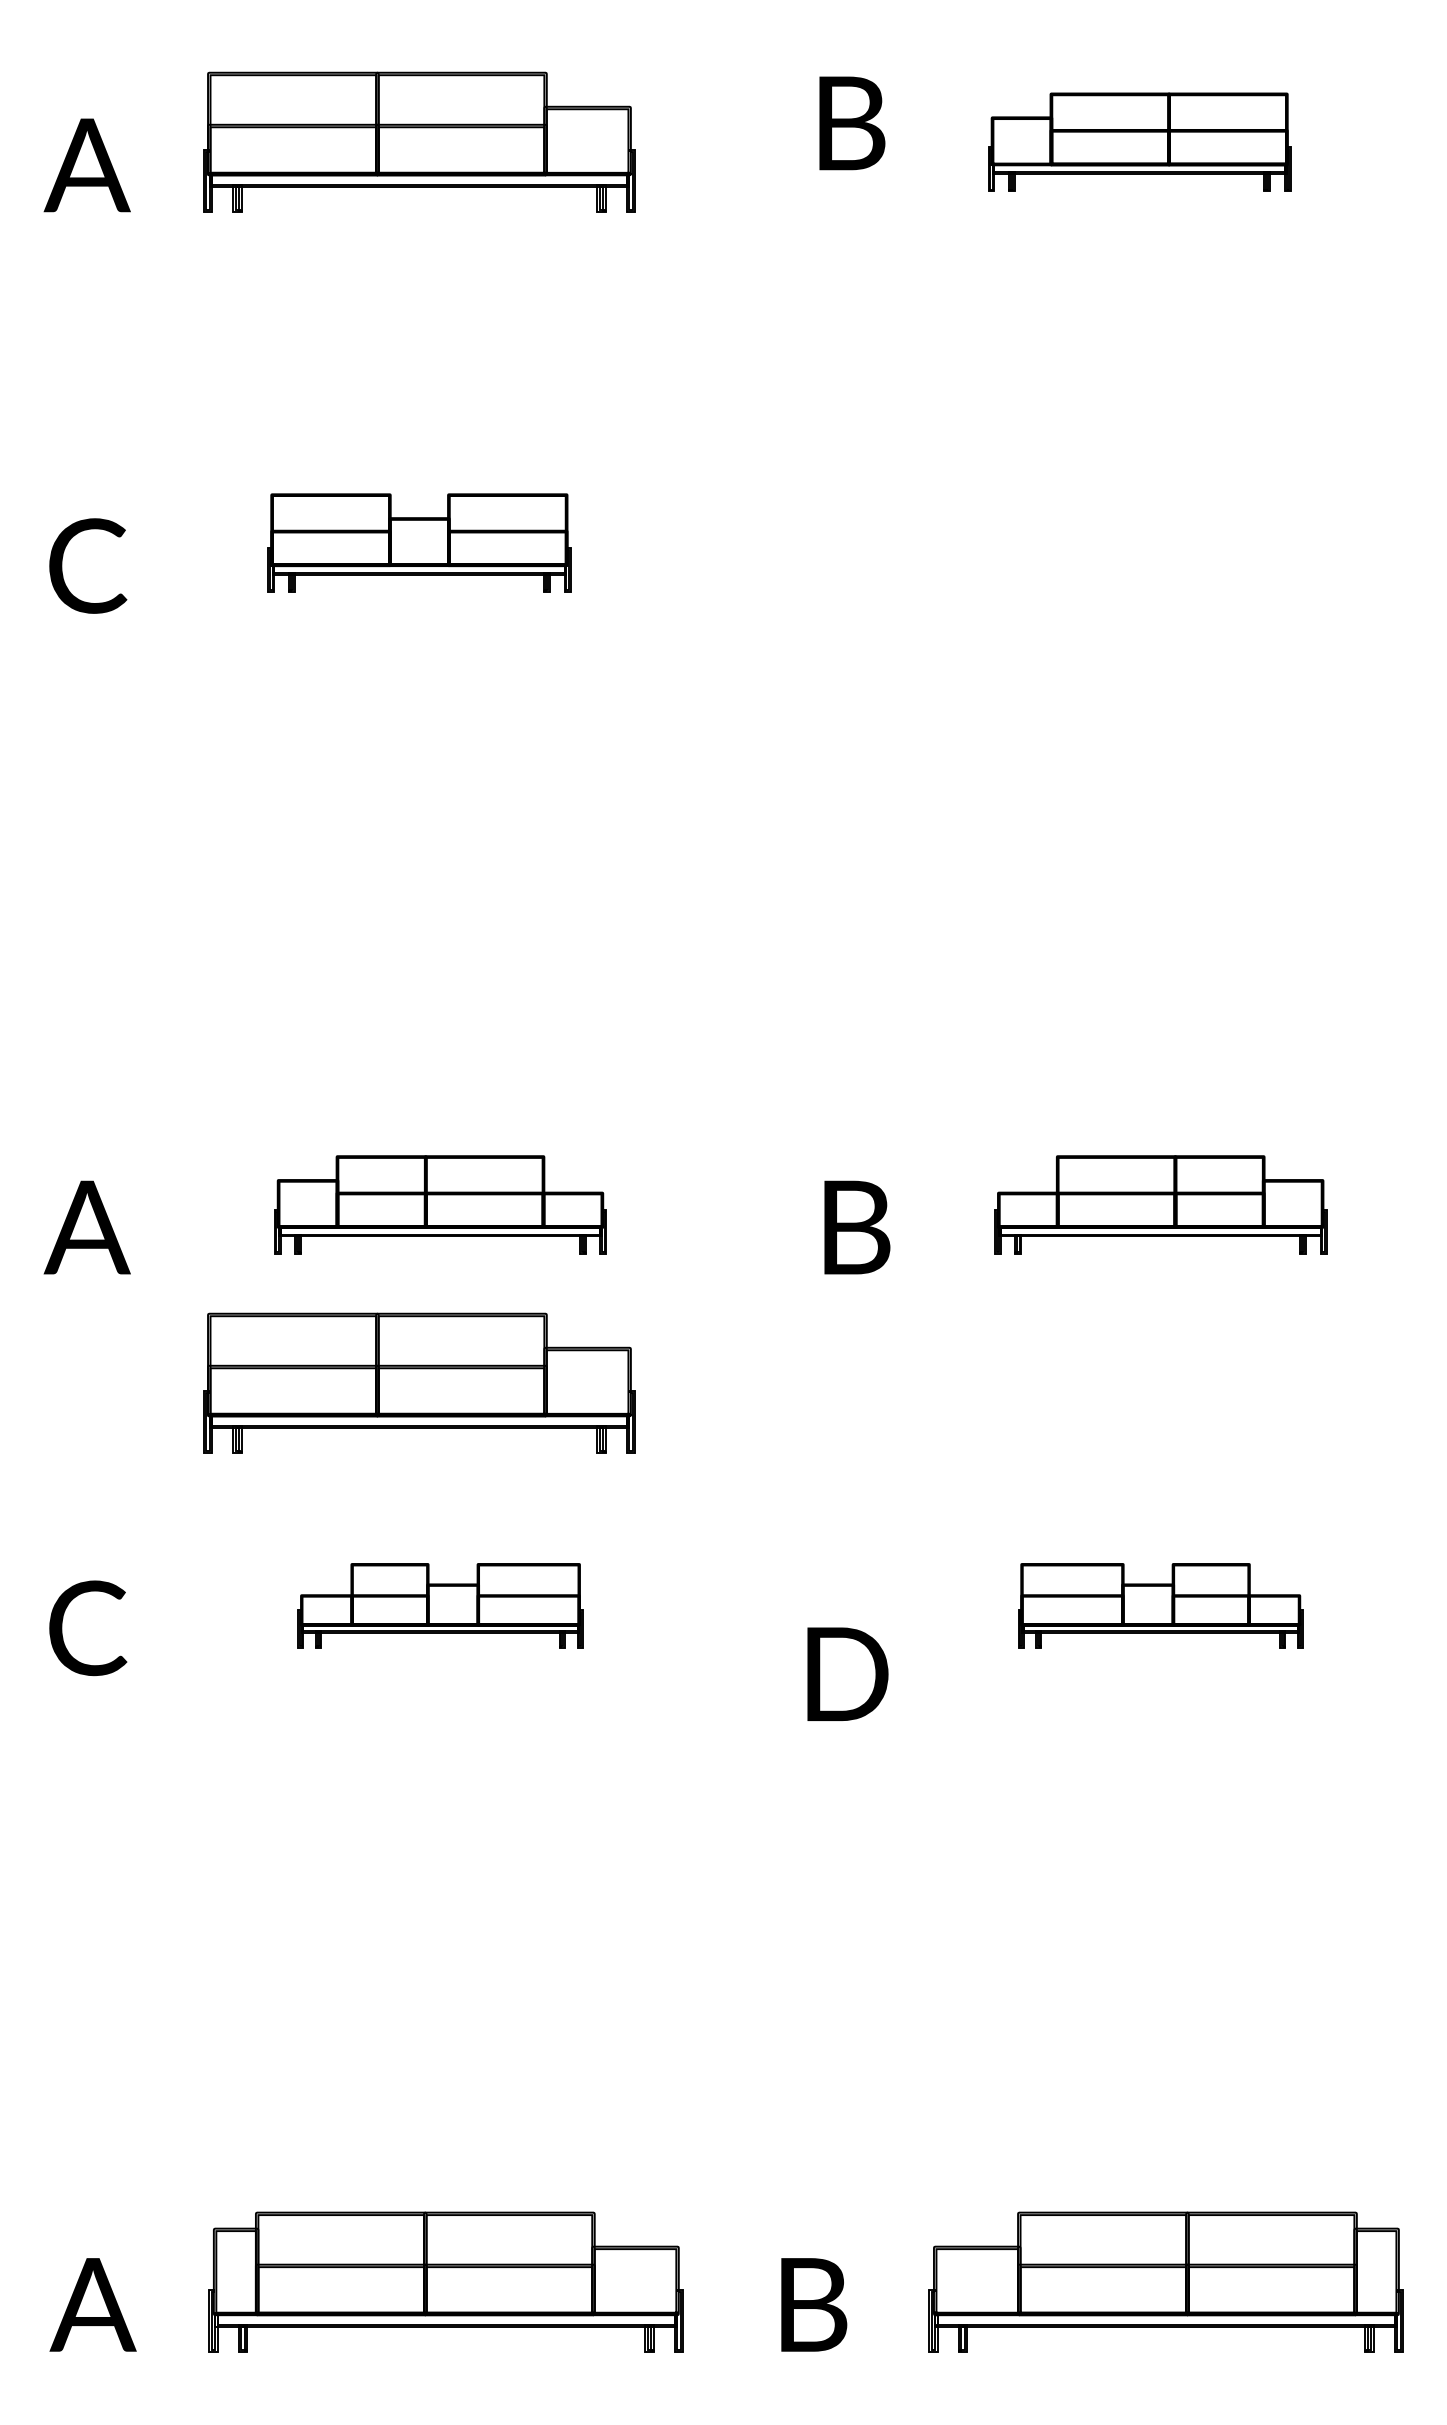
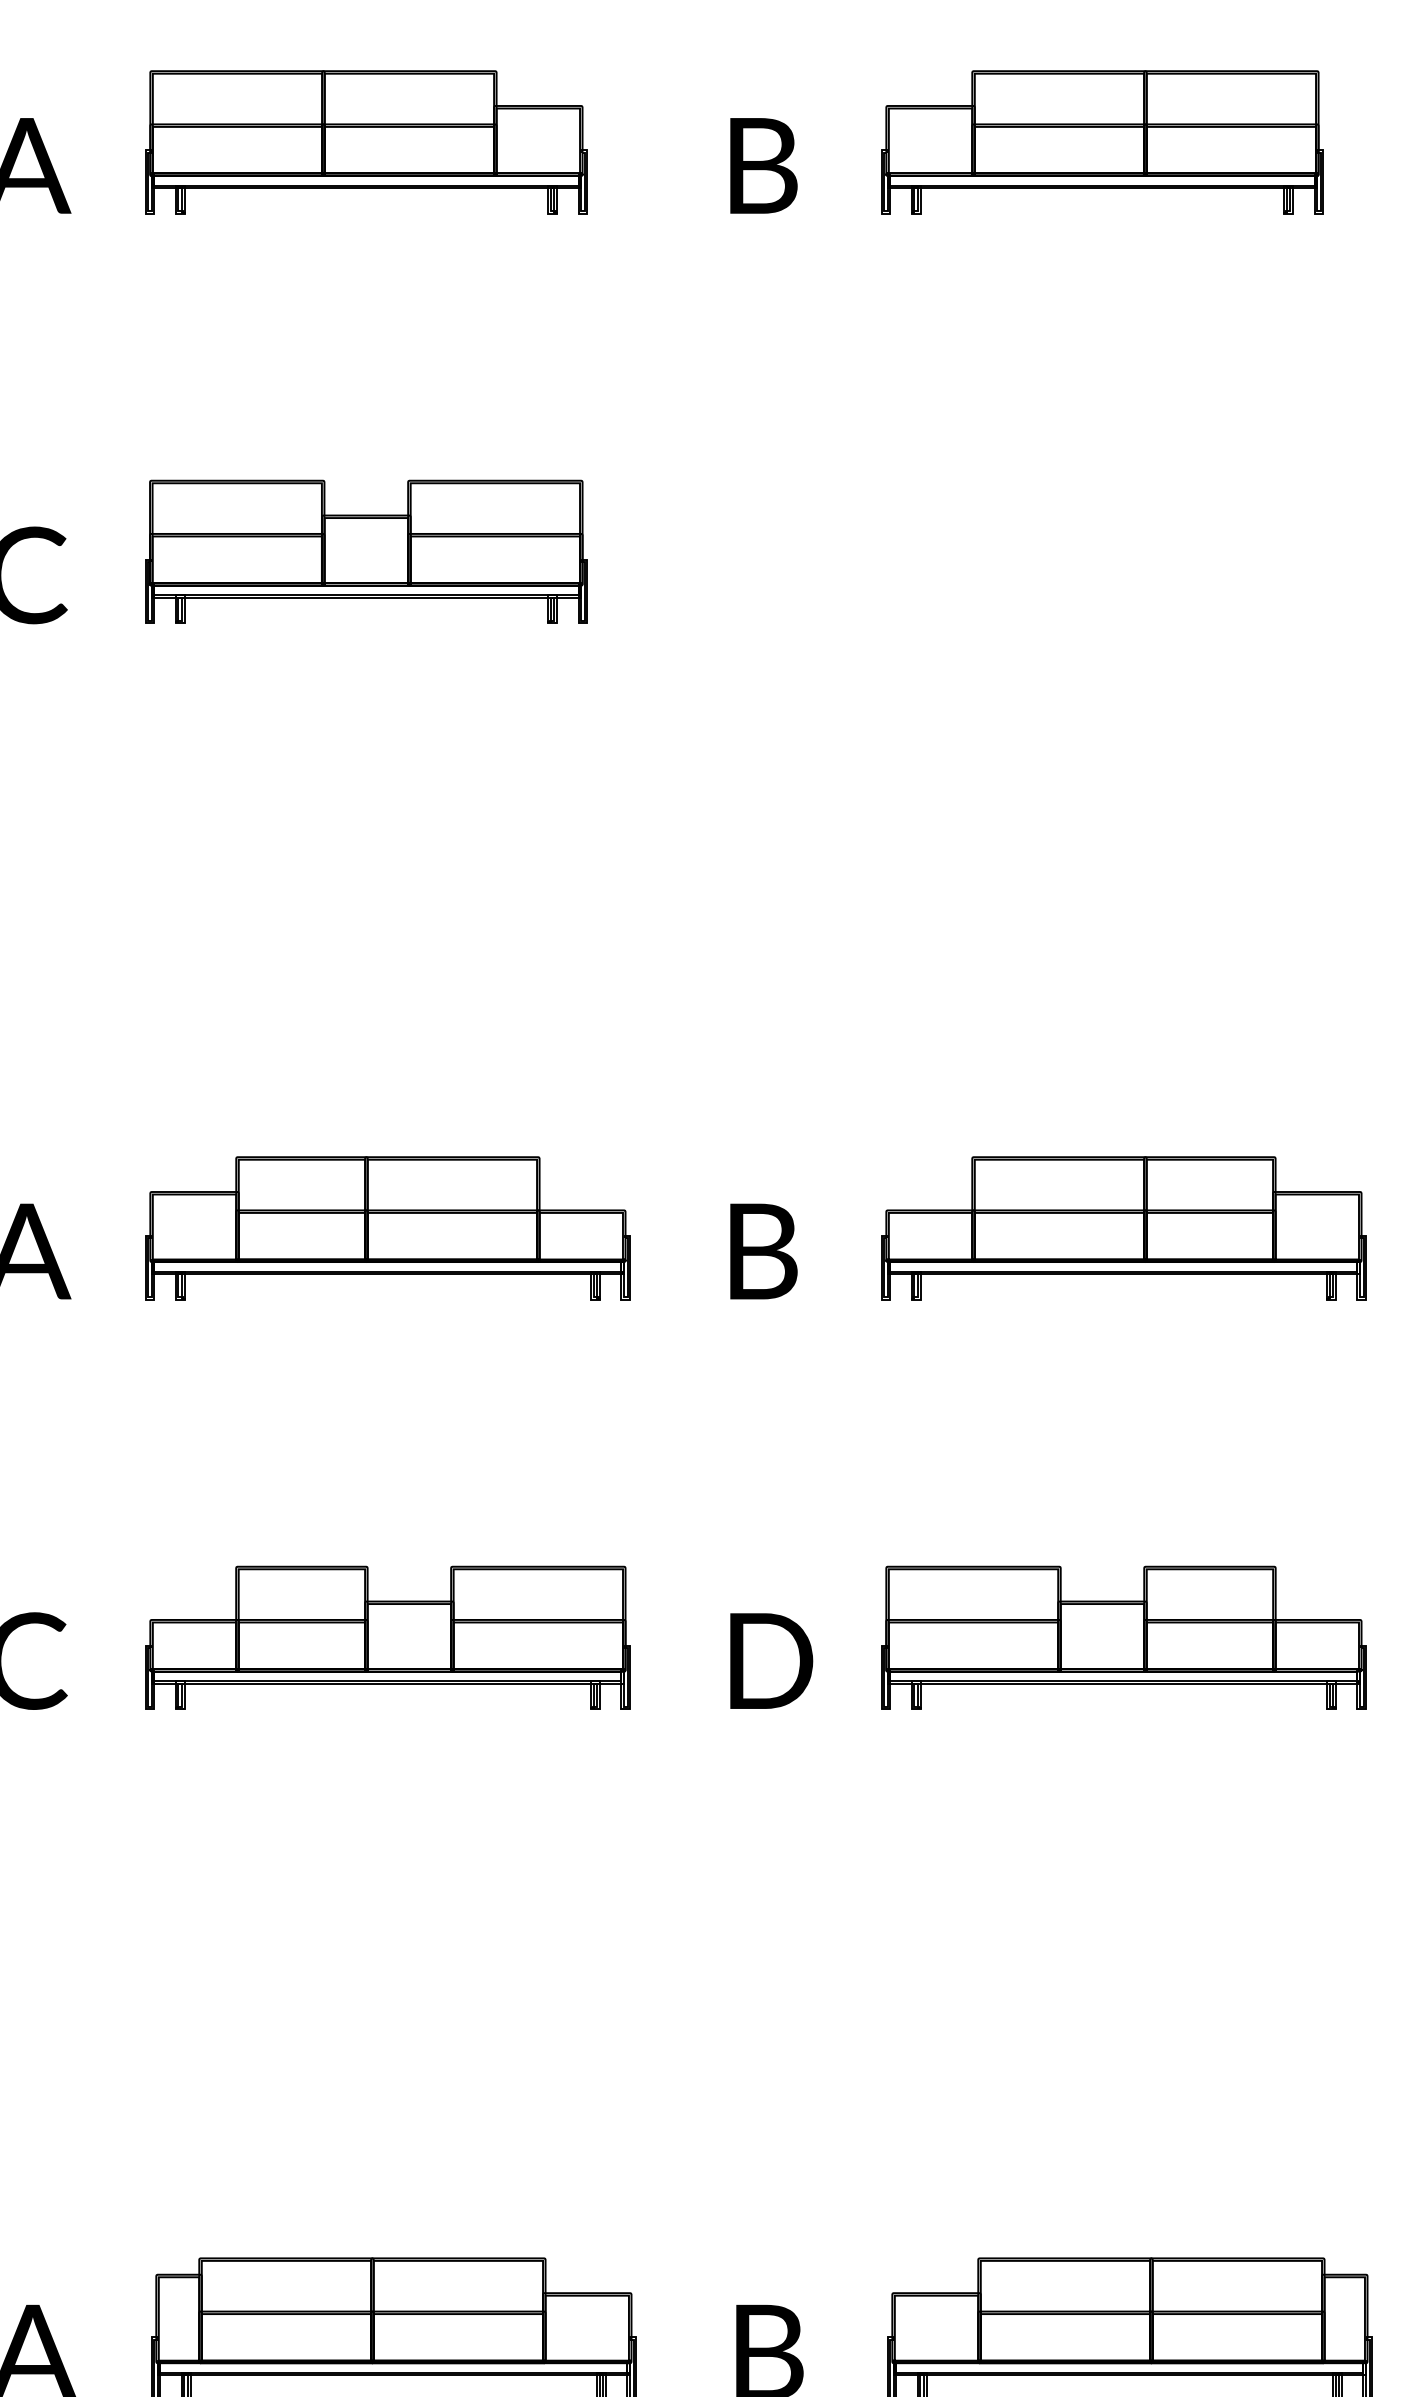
text: (852, 123) -> (764, 165), moved
part: (1139, 141) -> (1102, 141), size x1.43
part: (419, 542) -> (366, 551), size x1.43
part: (440, 1204) -> (387, 1227), size x1.43
part: (1160, 1204) -> (1123, 1227), size x1.43
text: (857, 1227) -> (764, 1251), moved
part: (419, 1382) -> (366, 1409), removed
part: (440, 1605) -> (387, 1637), size x1.67
part: (1160, 1605) -> (1123, 1637), size x1.67
text: (847, 1673) -> (771, 1660), moved

